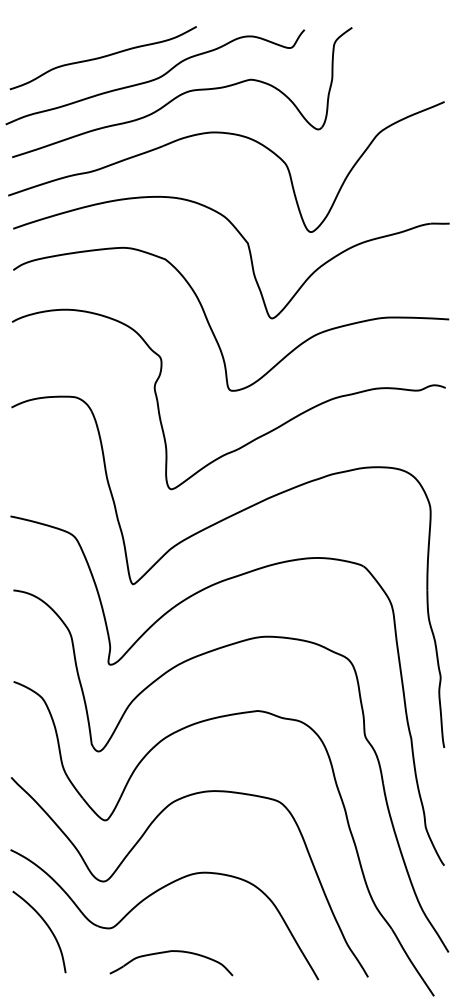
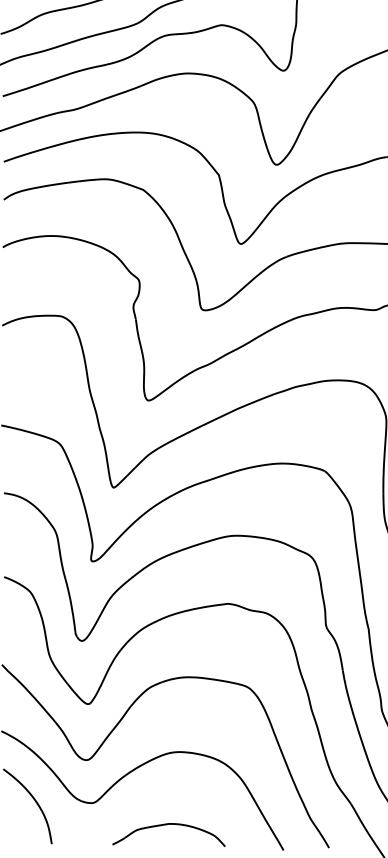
part: (170, 952) -> (168, 825), moved

